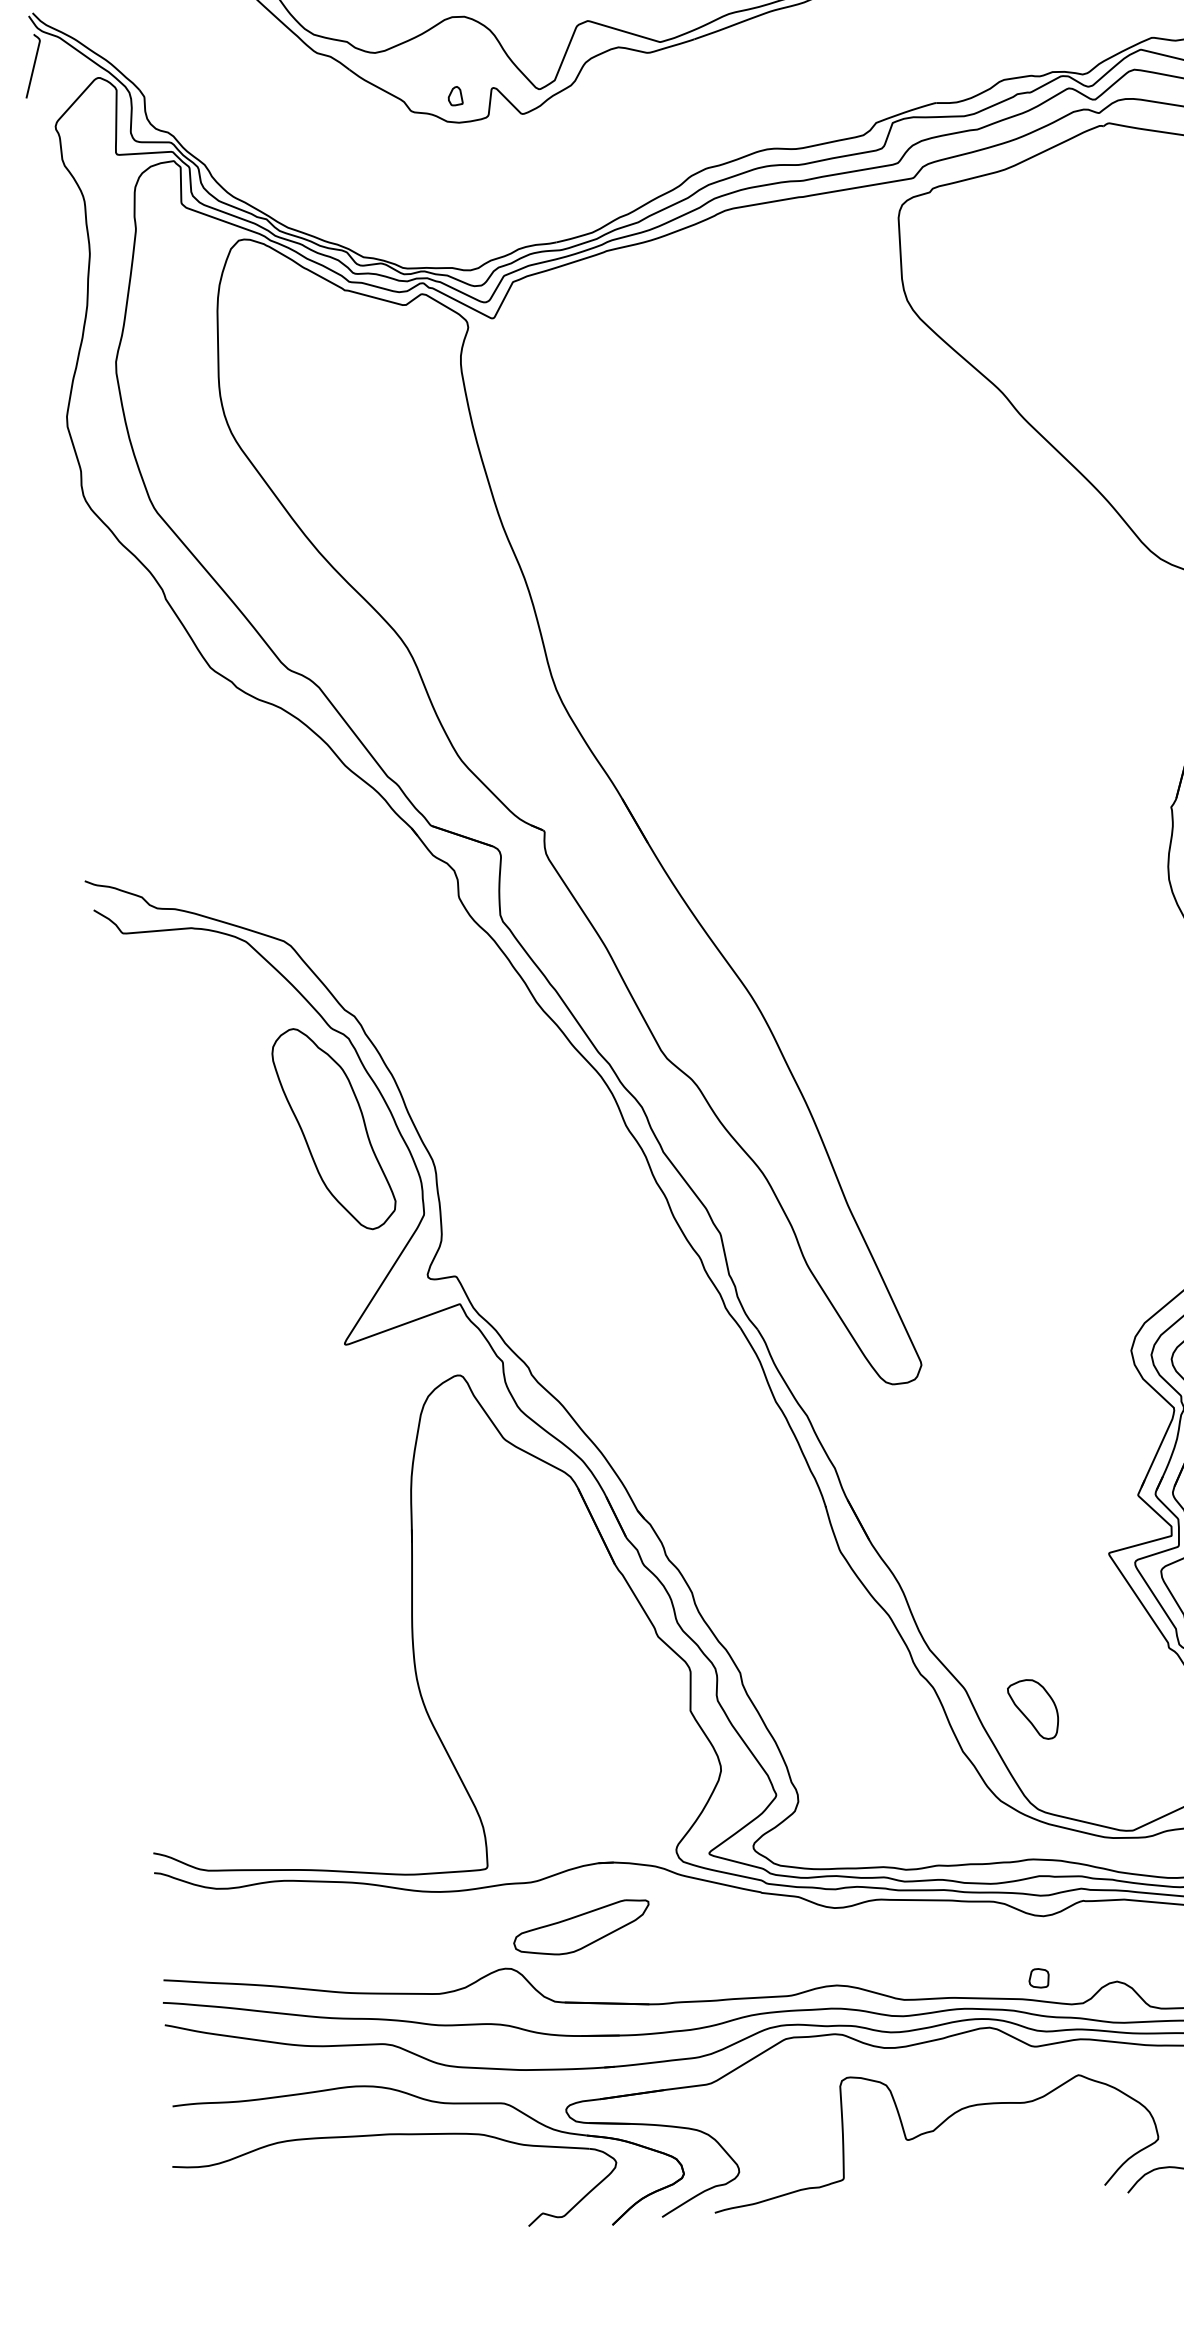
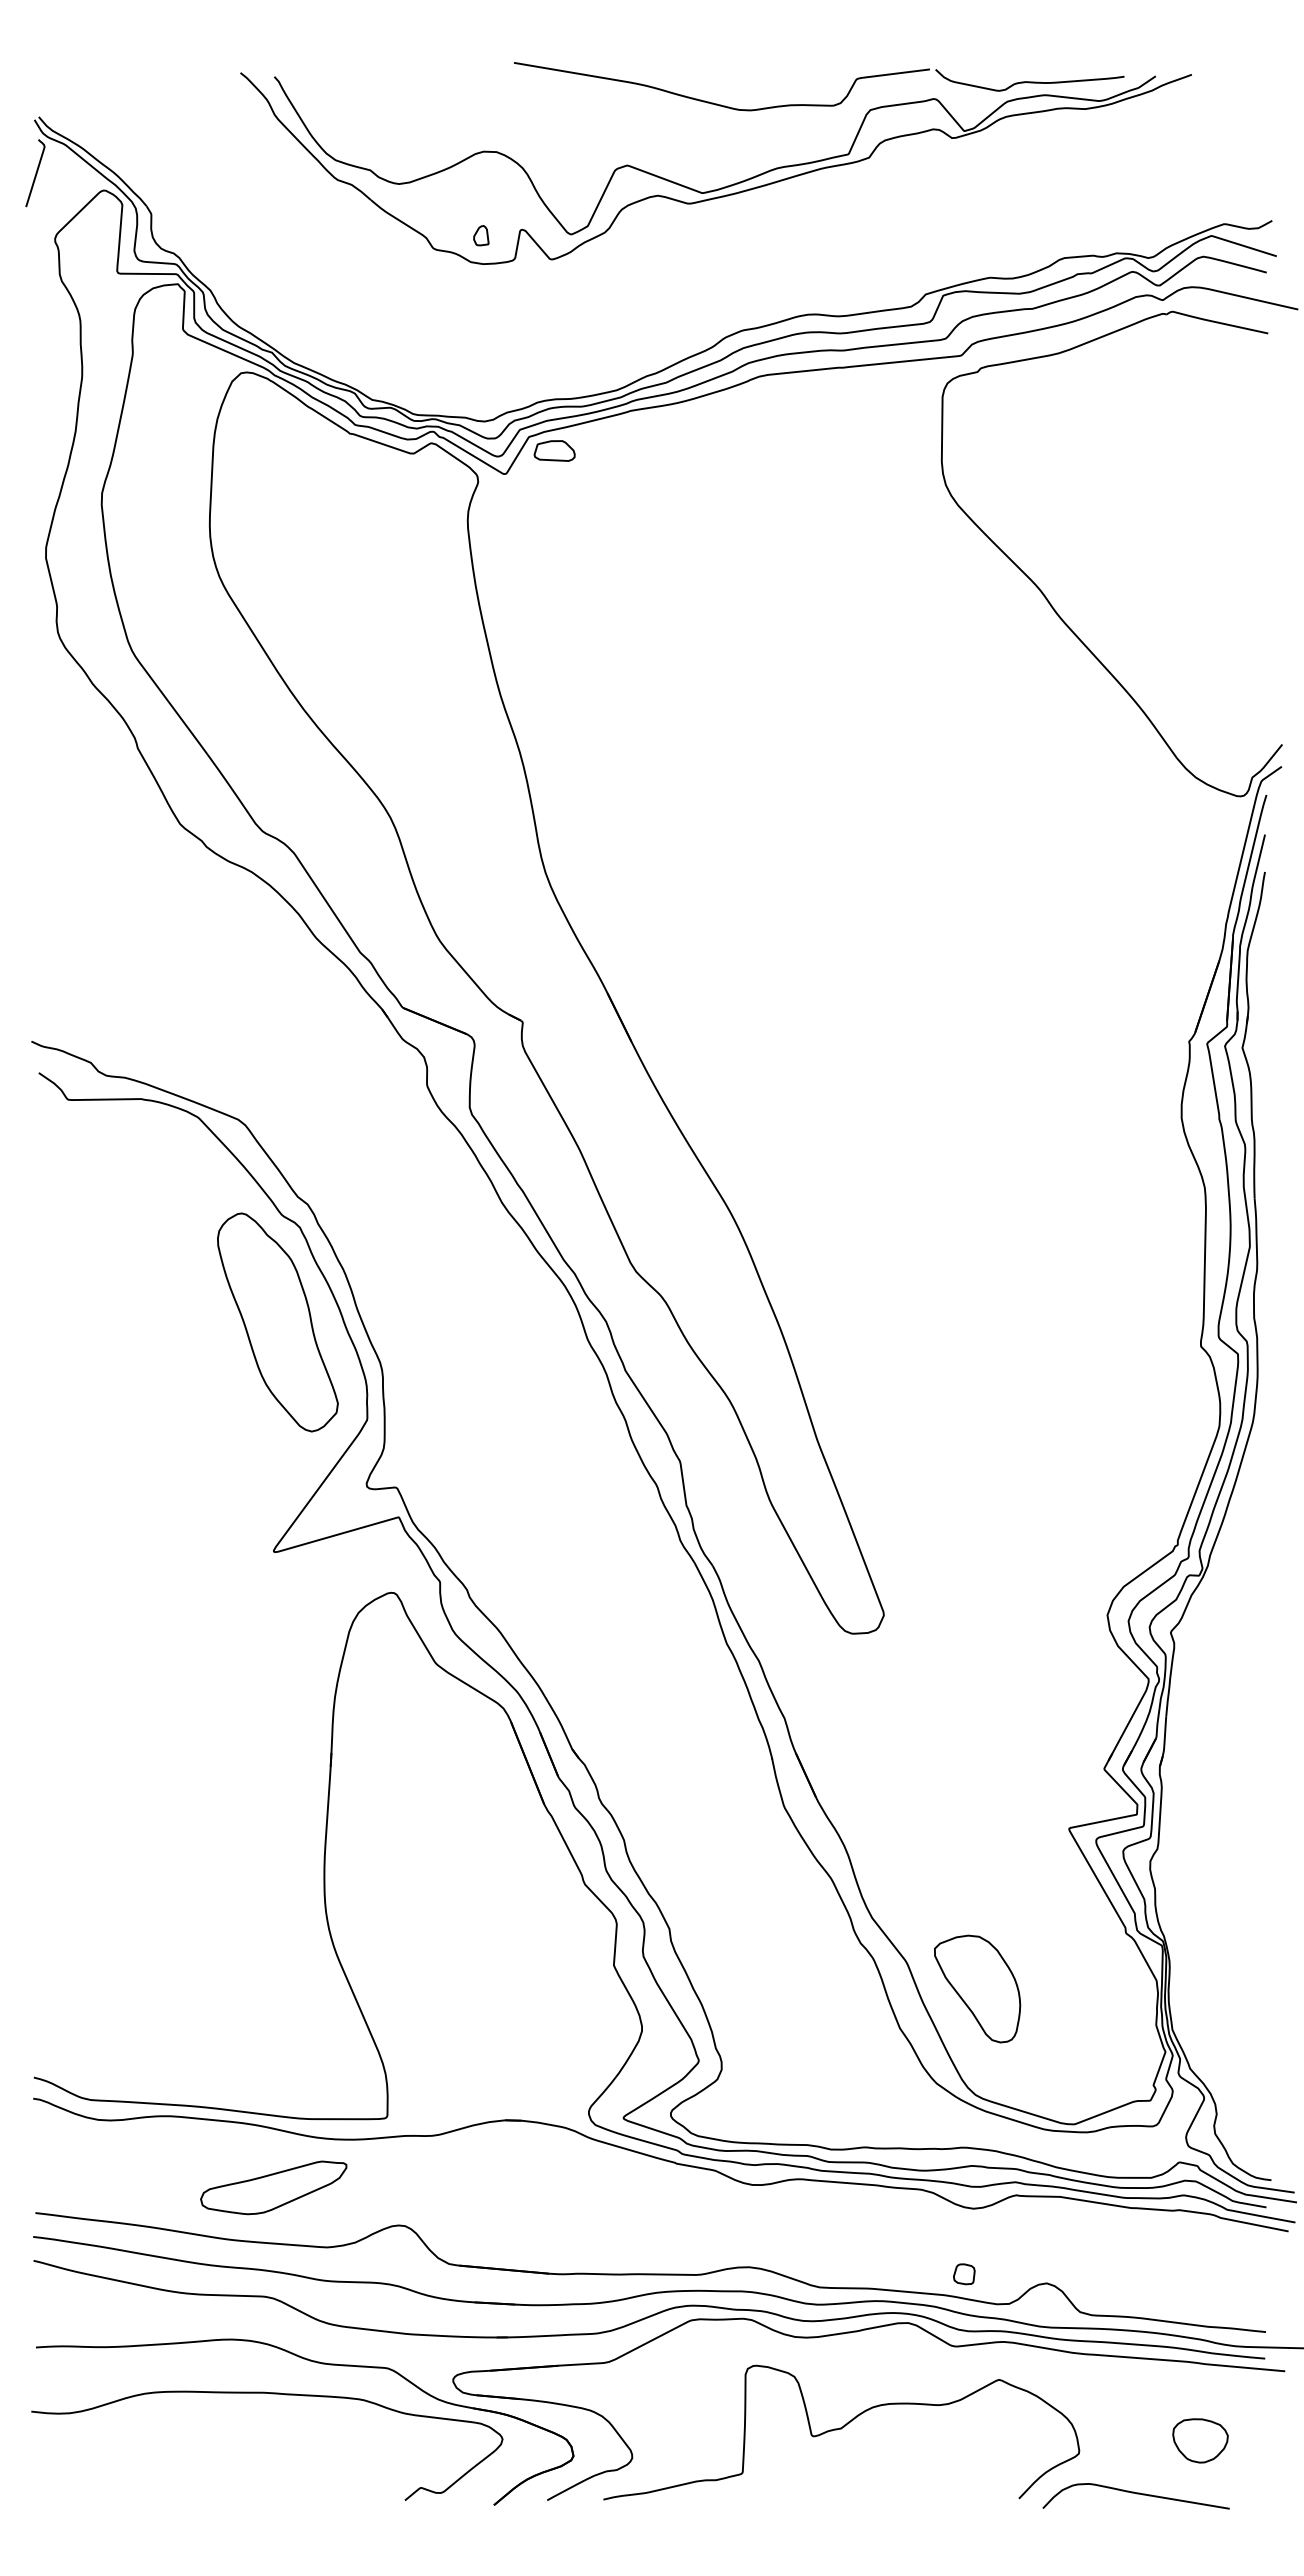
part: (537, 293) -> (554, 450), added
part: (1033, 1709) -> (977, 1988), size x1.67
part: (581, 1927) -> (273, 2187), moved

